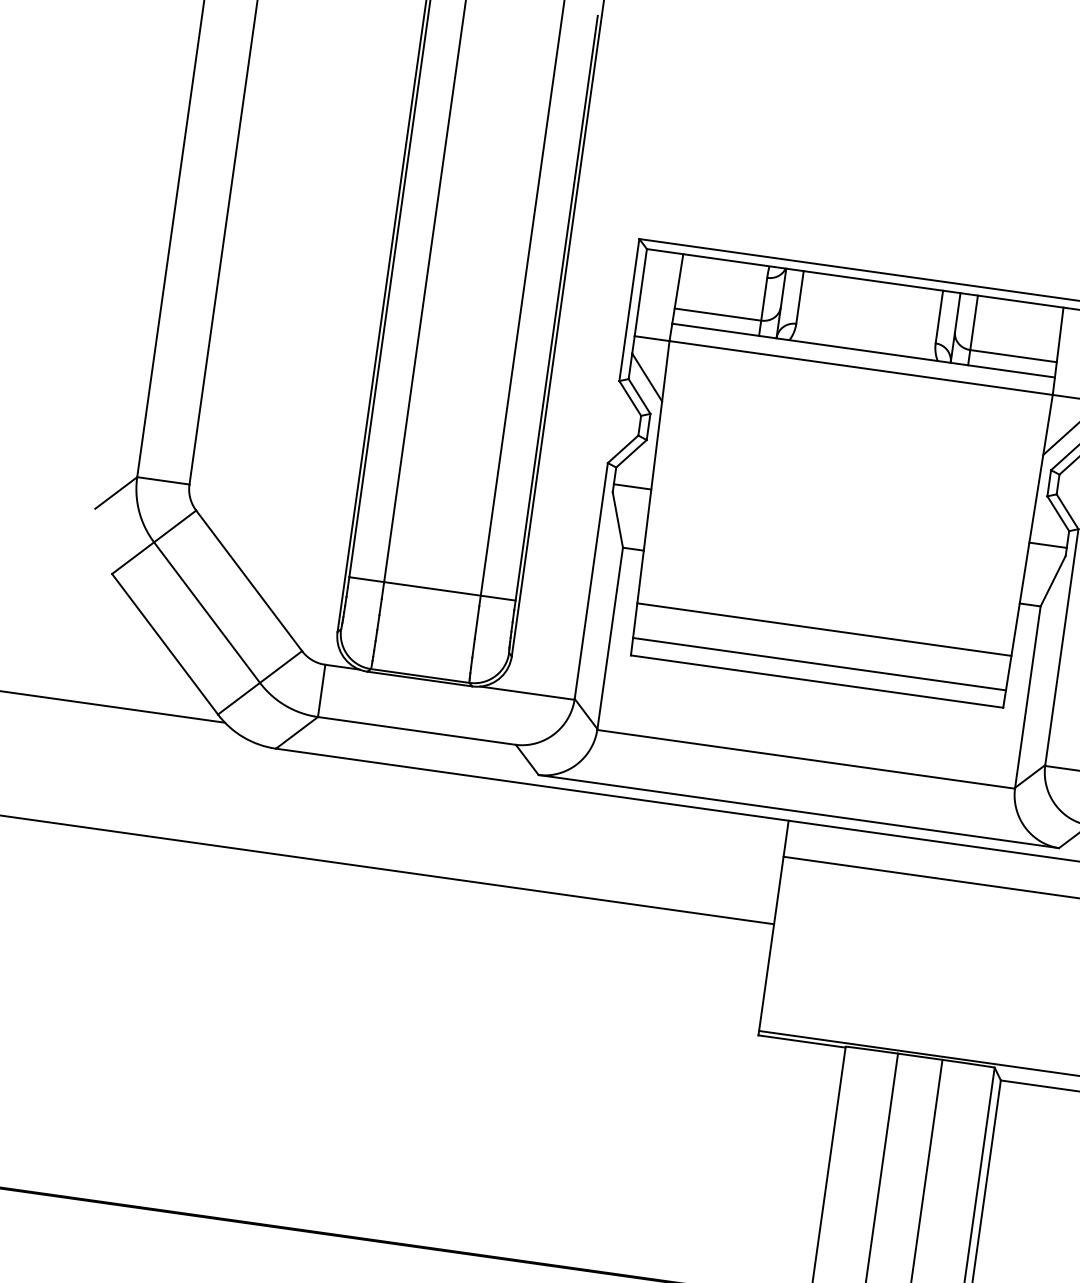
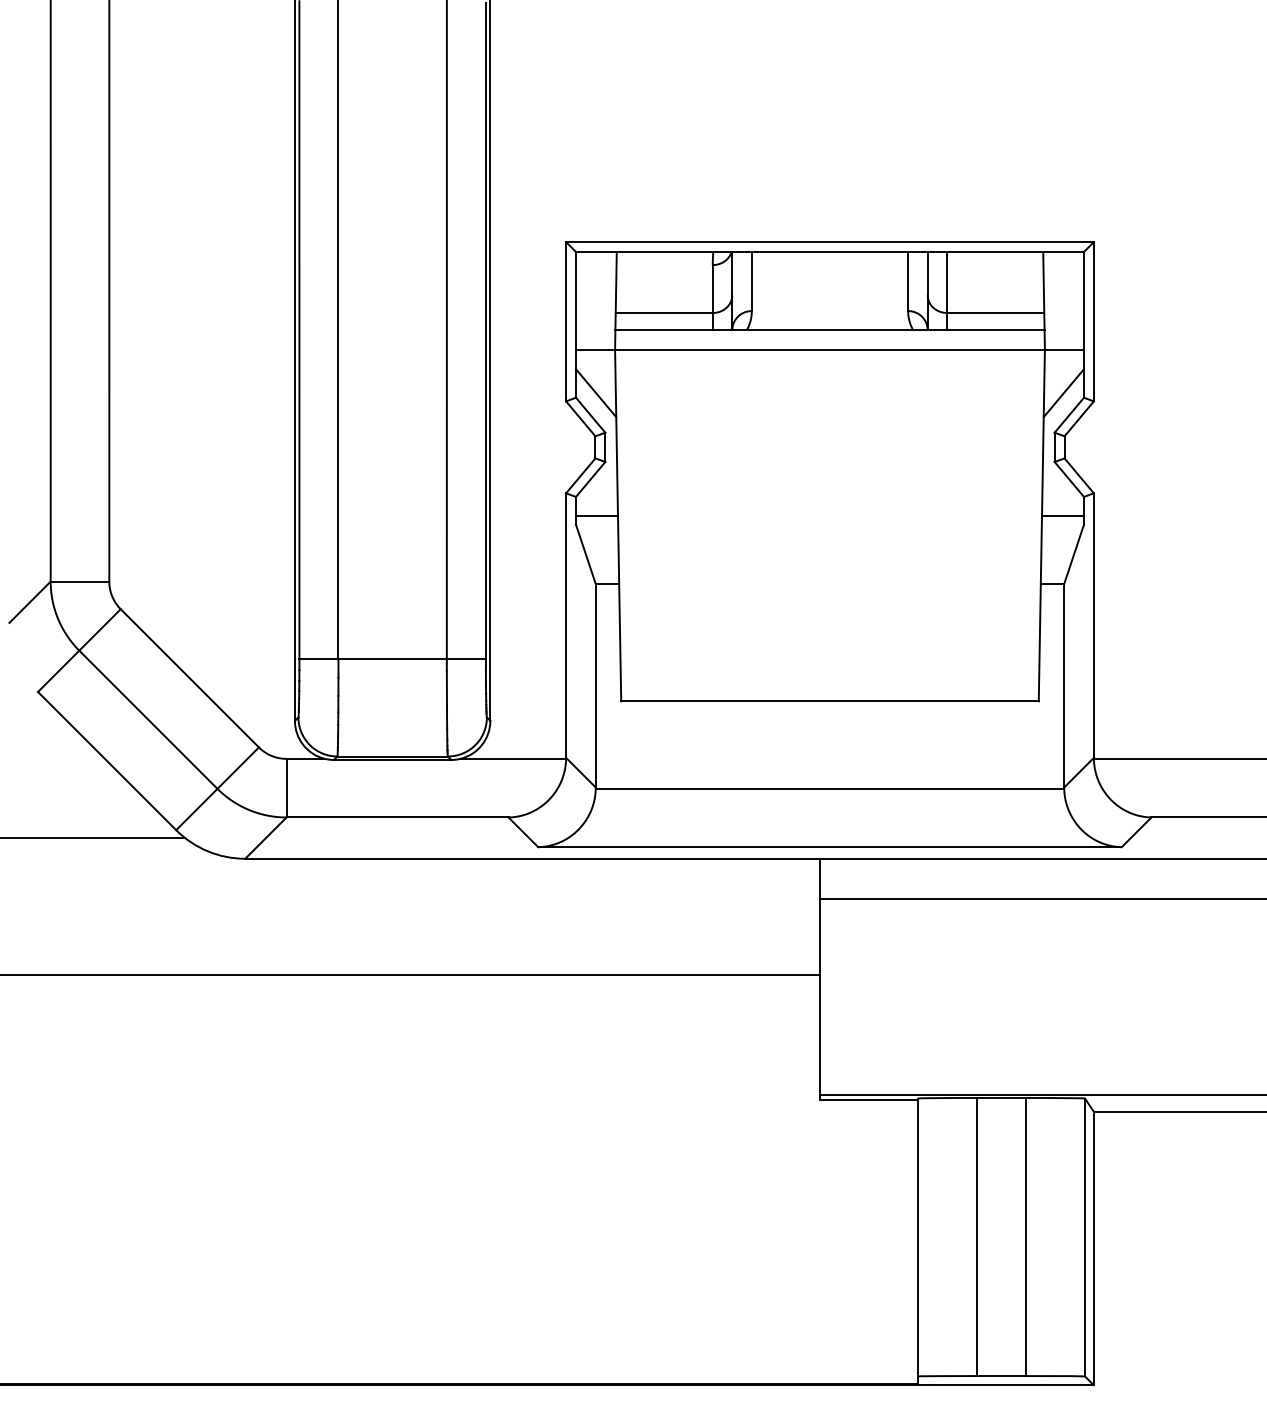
line: (823, 629) -> (829, 643), removed
line: (819, 663) -> (829, 681), removed

